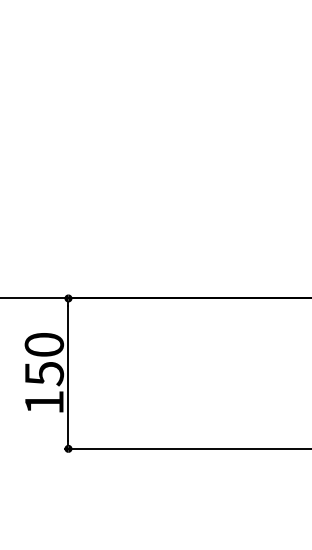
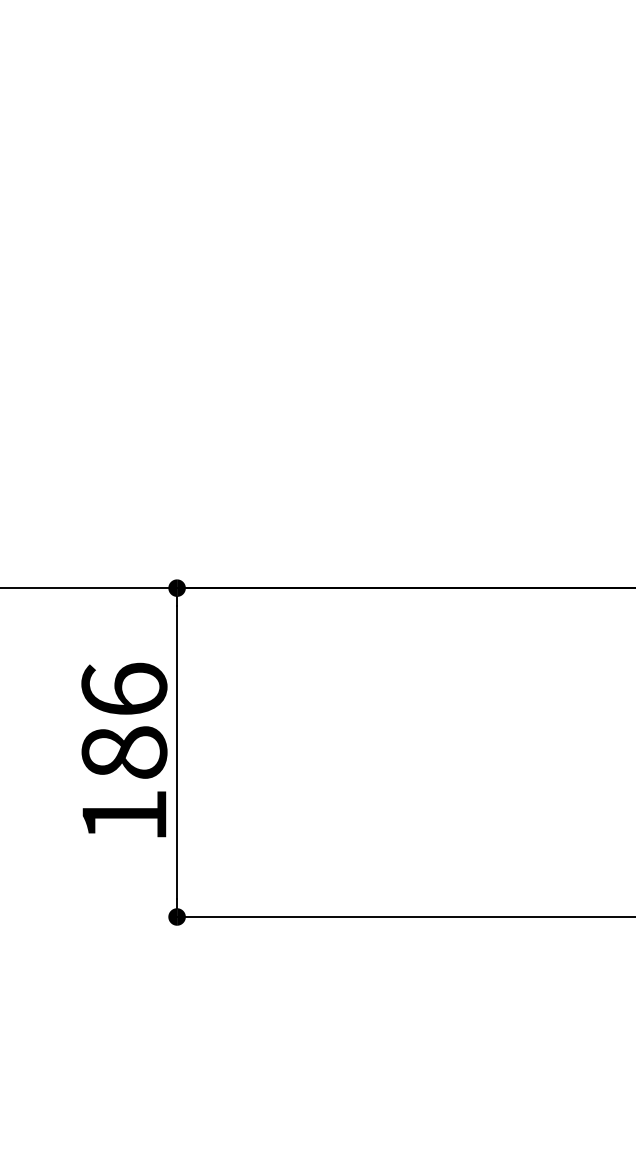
text: (44, 359) -> (124, 721), 150 -> 186

